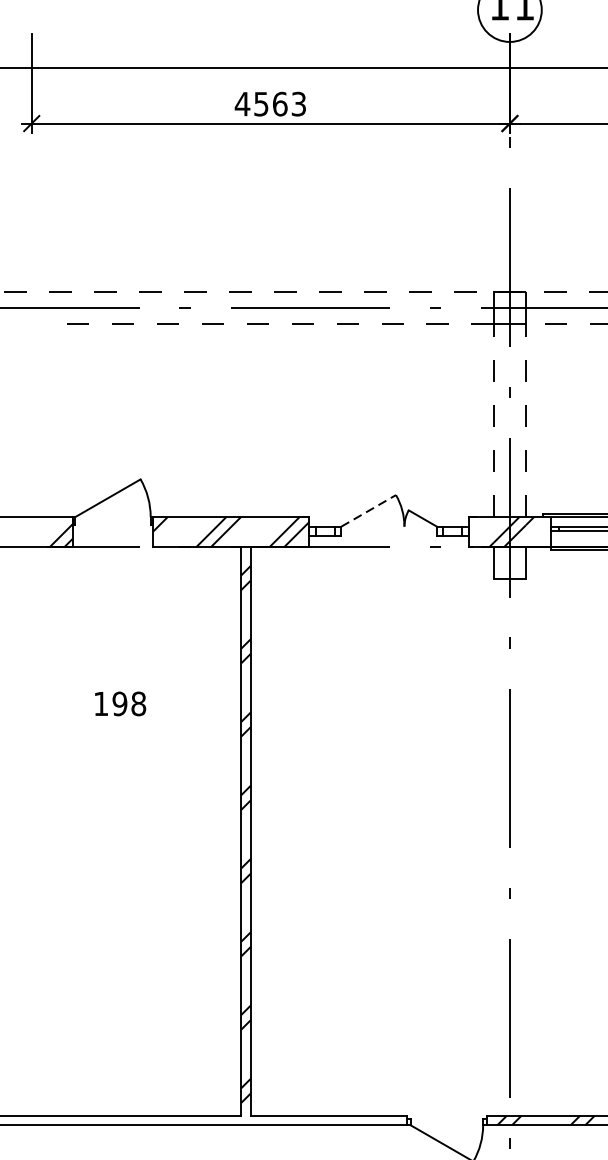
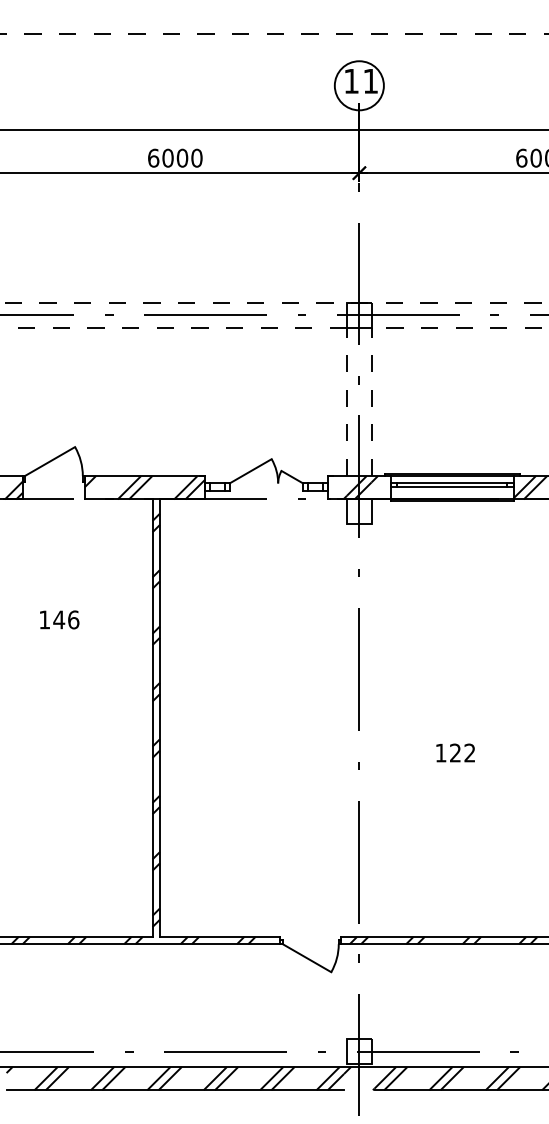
text: (269, 103) -> (174, 157), 4563 -> 6000
line: (369, 511) -> (251, 471), dashed -> solid
text: (129, 703) -> (66, 619), 198 -> 146
hatch: (216, 1120) -> (133, 940), added

